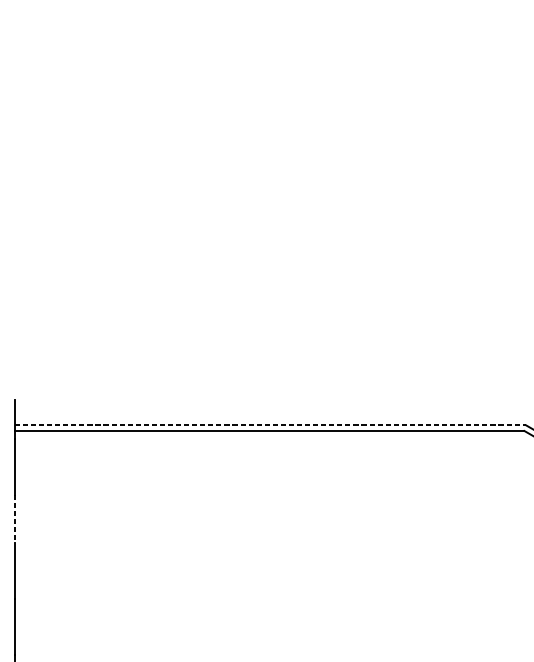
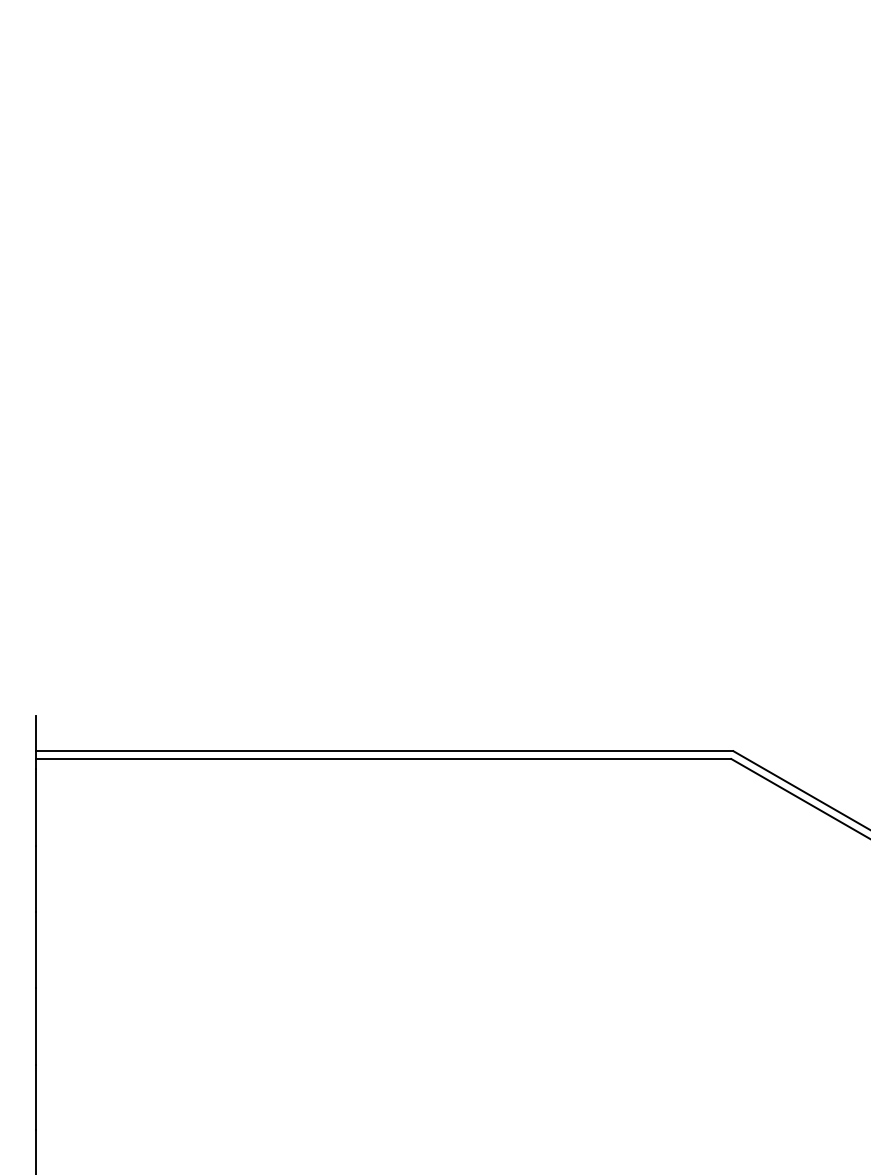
line: (270, 425) -> (384, 751), dashed -> solid
line: (14, 518) -> (35, 878), dashed -> solid

